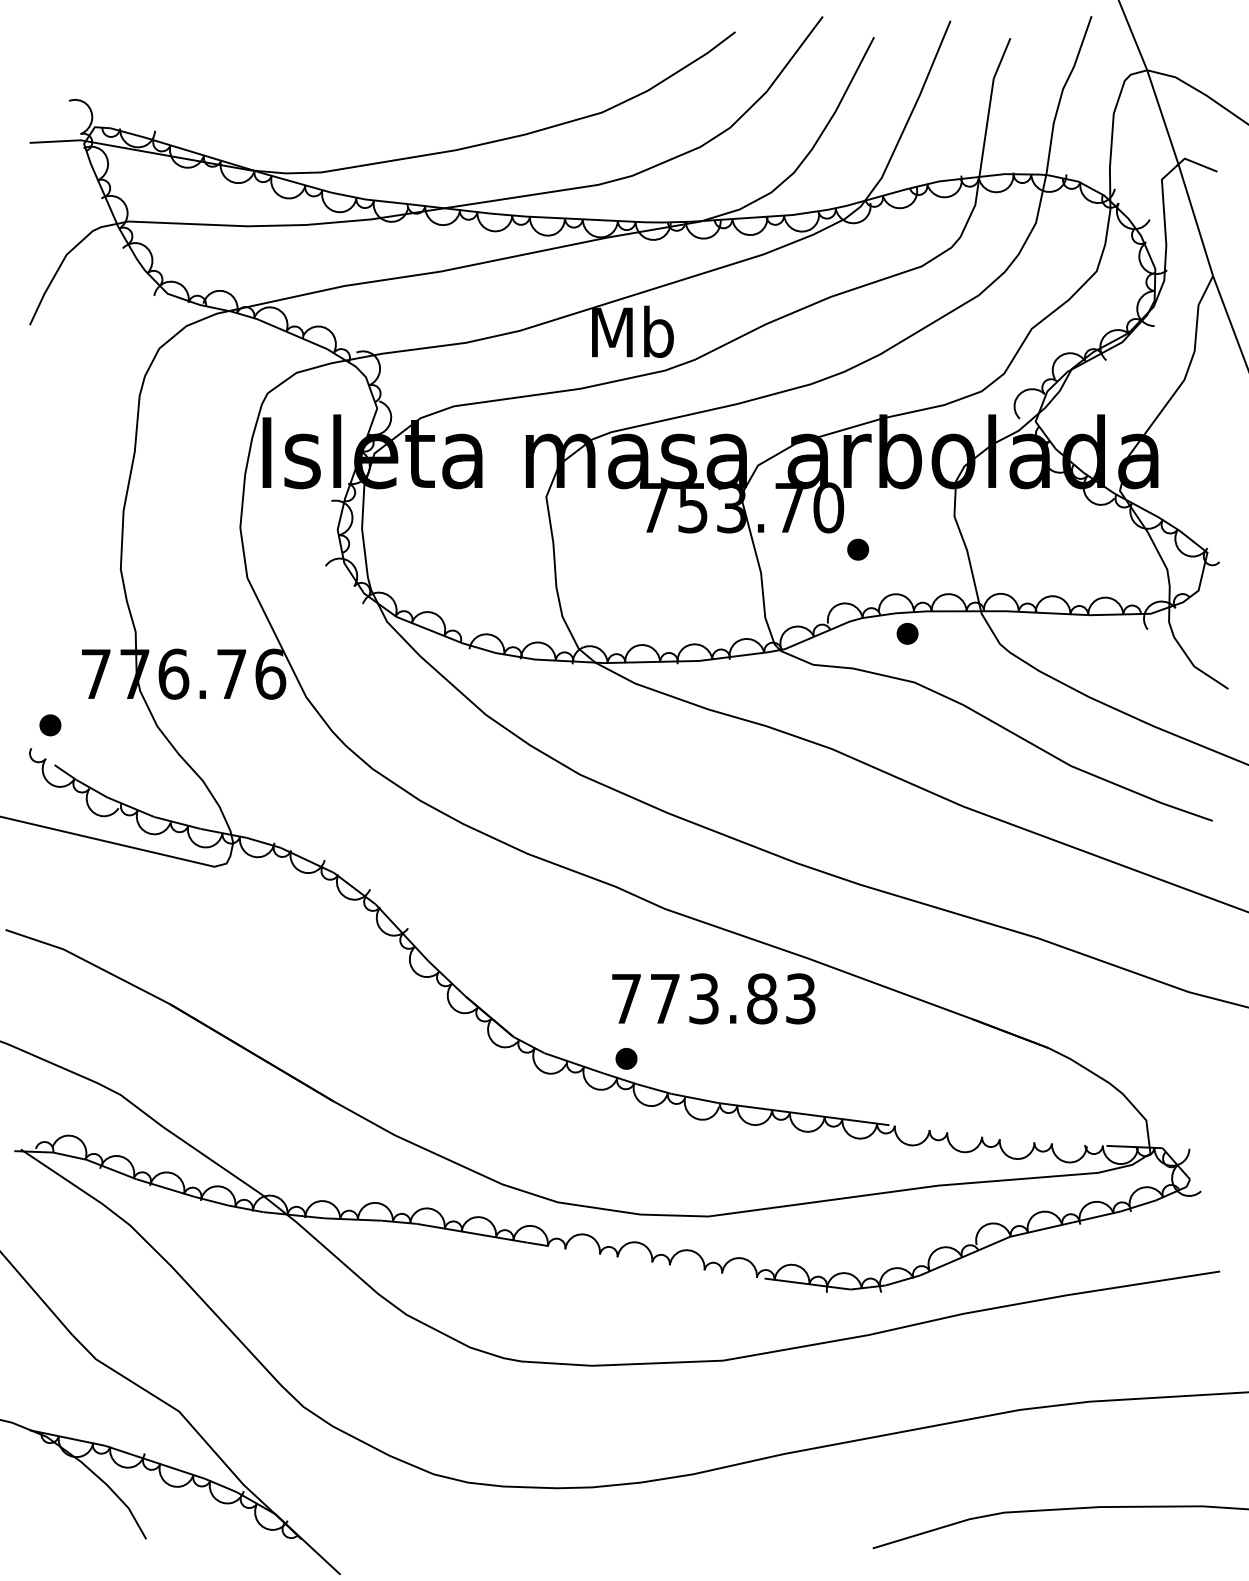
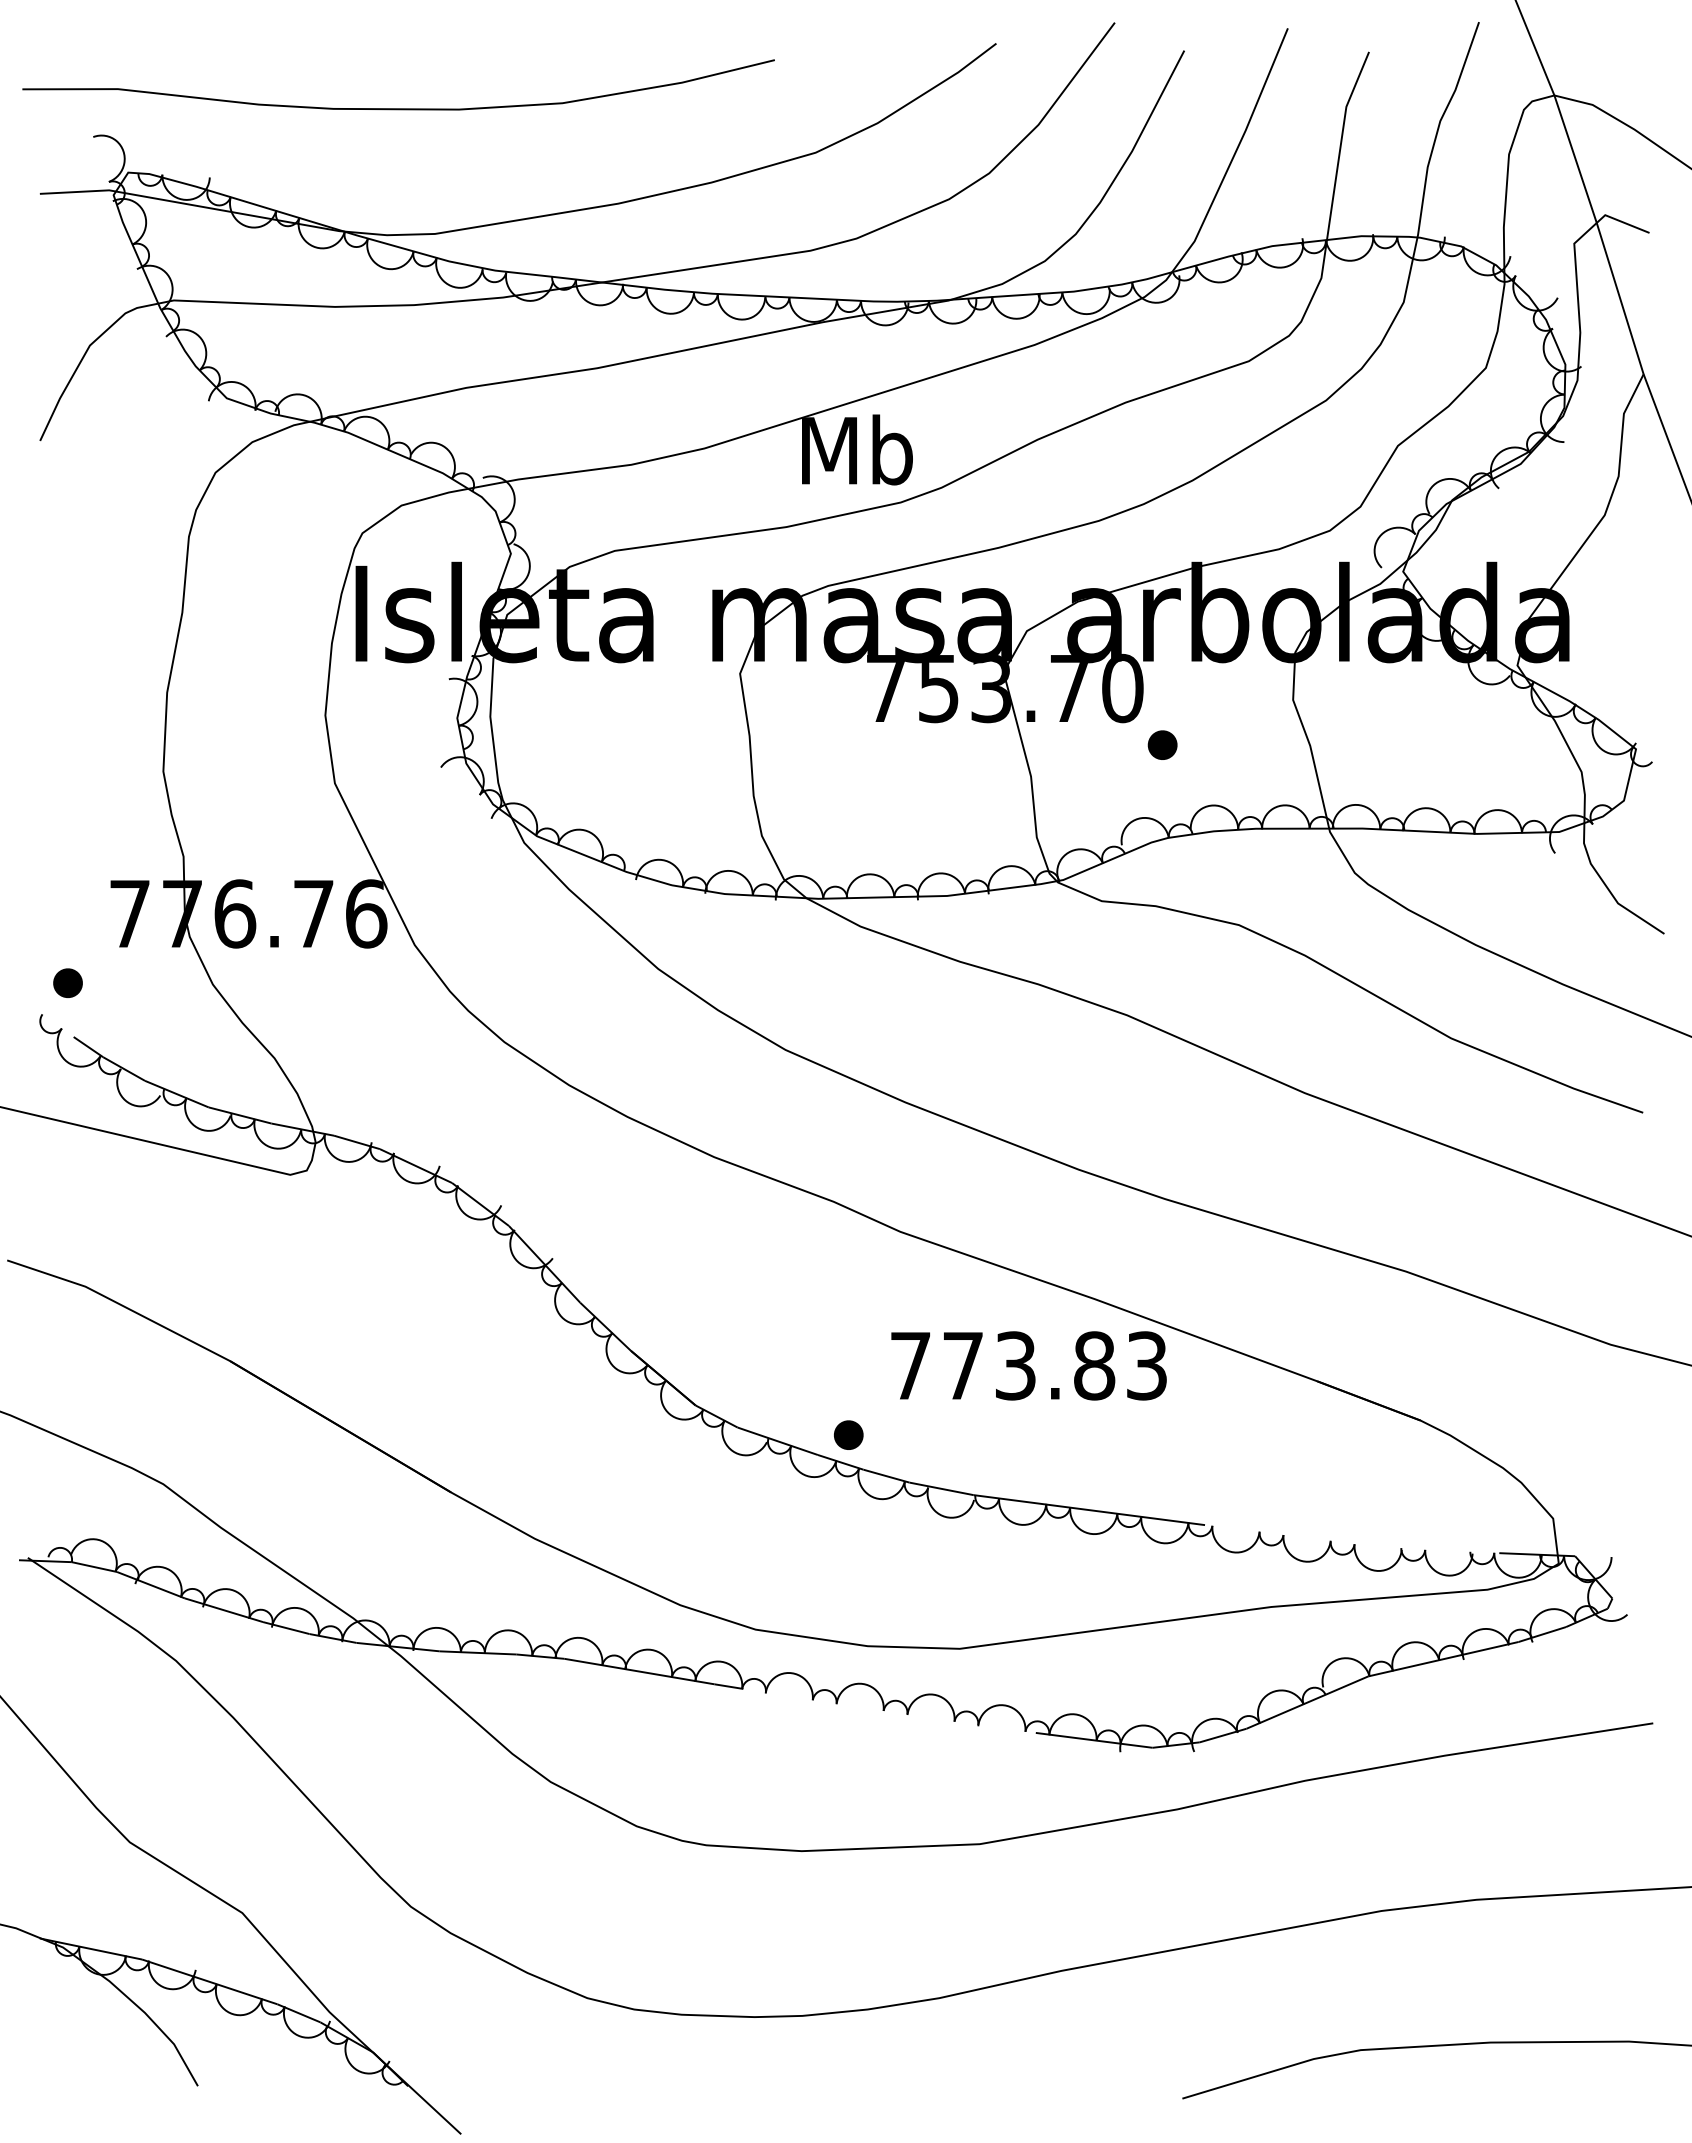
curve: (294, 79) -> (398, 108), added
part: (907, 633) -> (1229, 858), removed
text: (713, 998) -> (1028, 1365), moved

